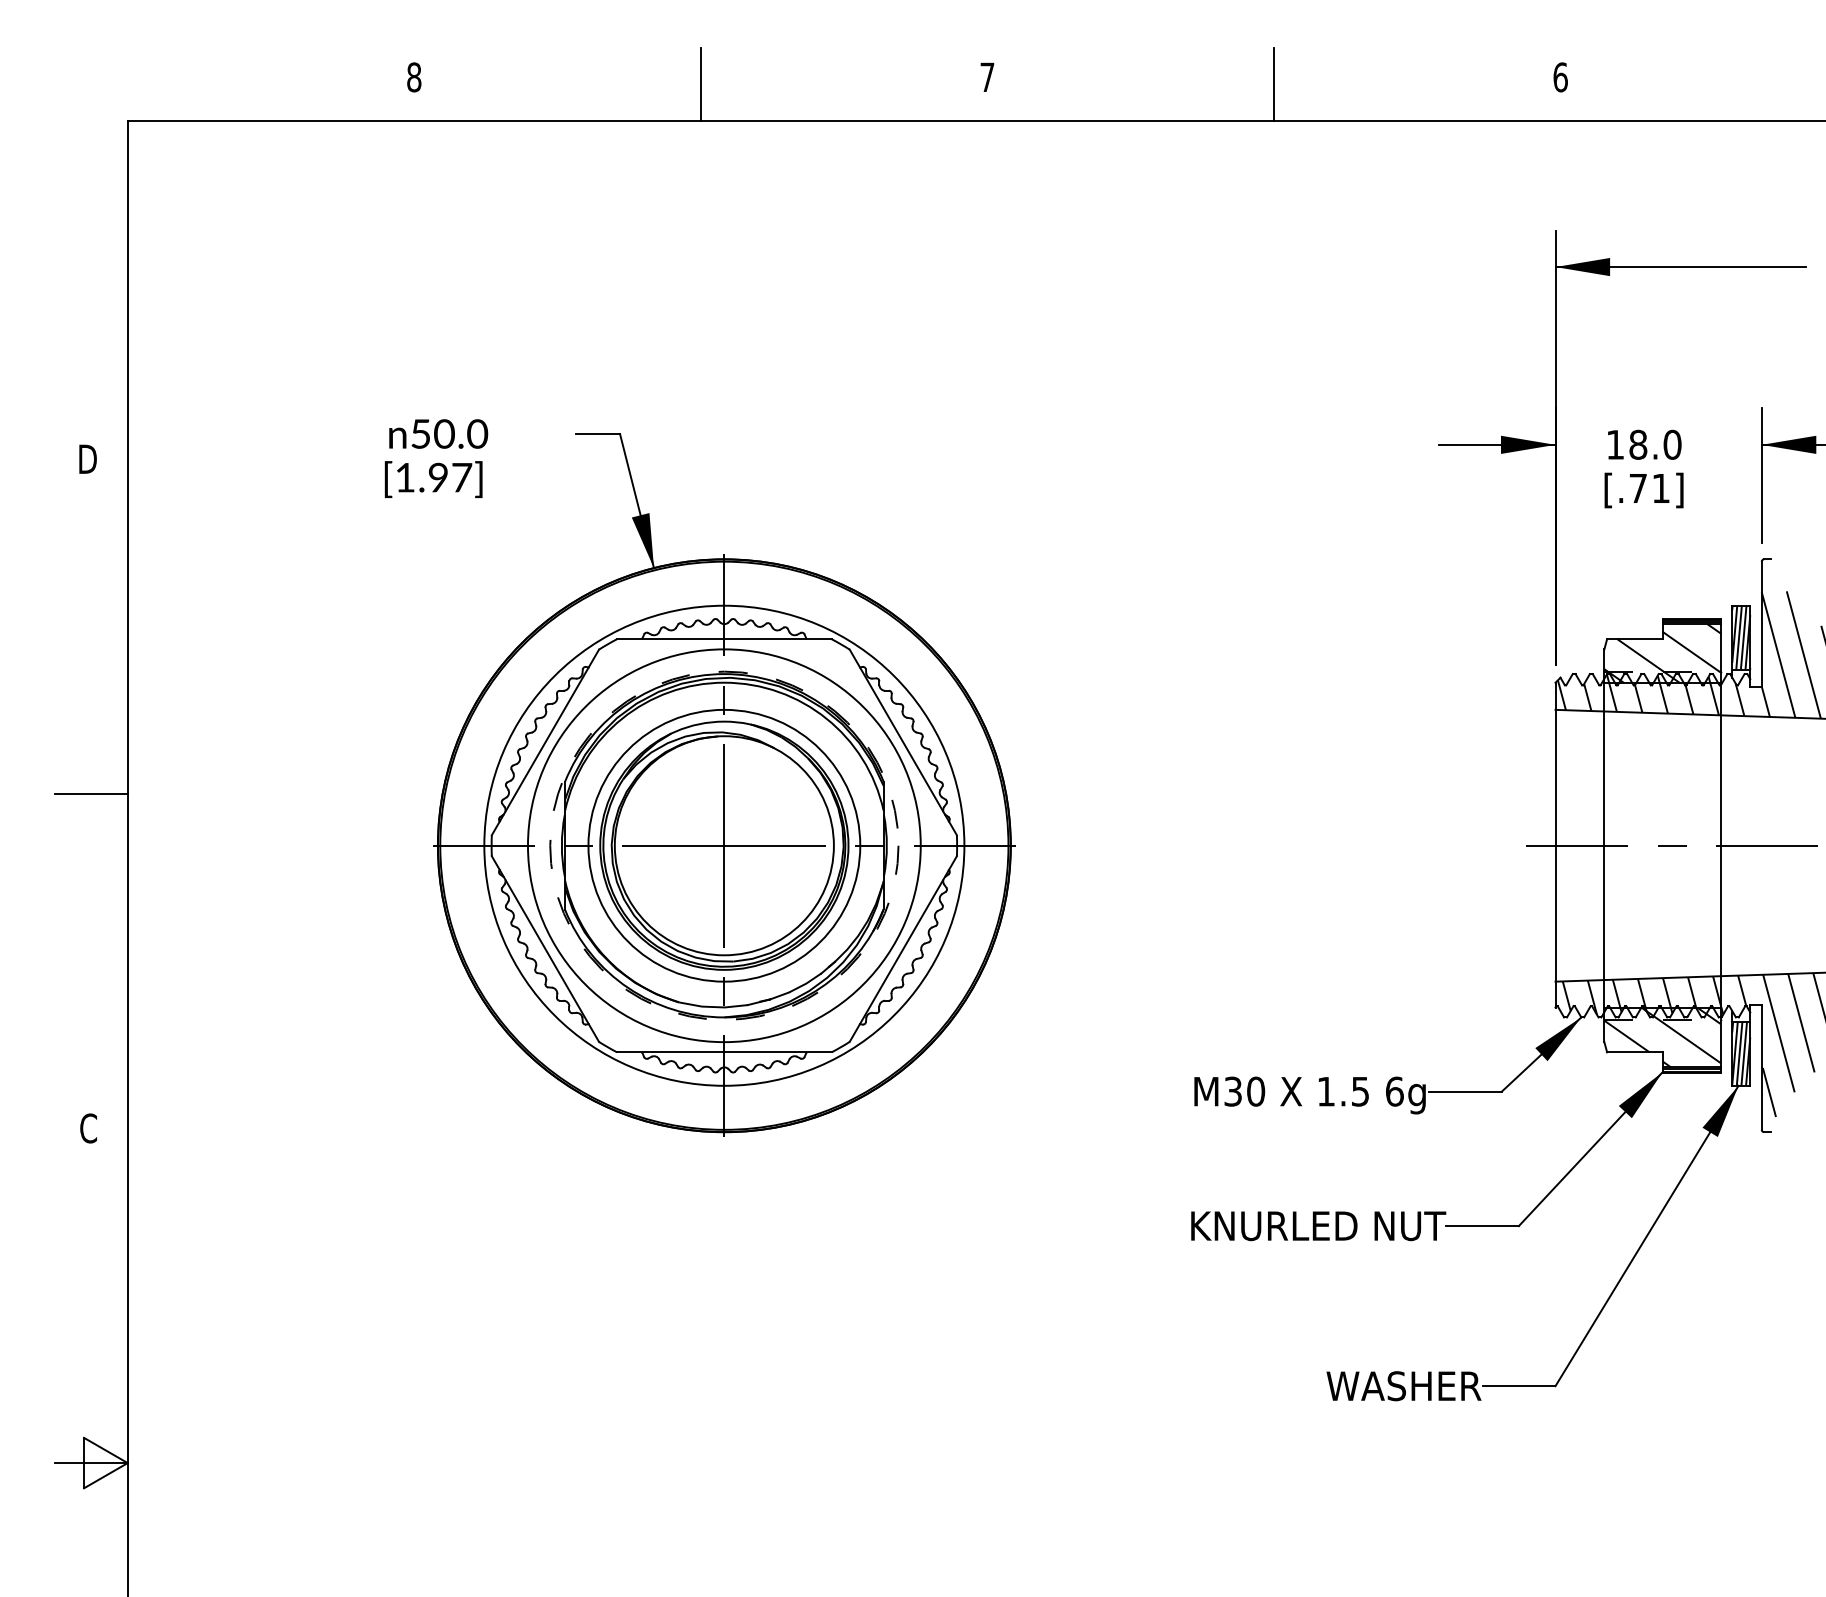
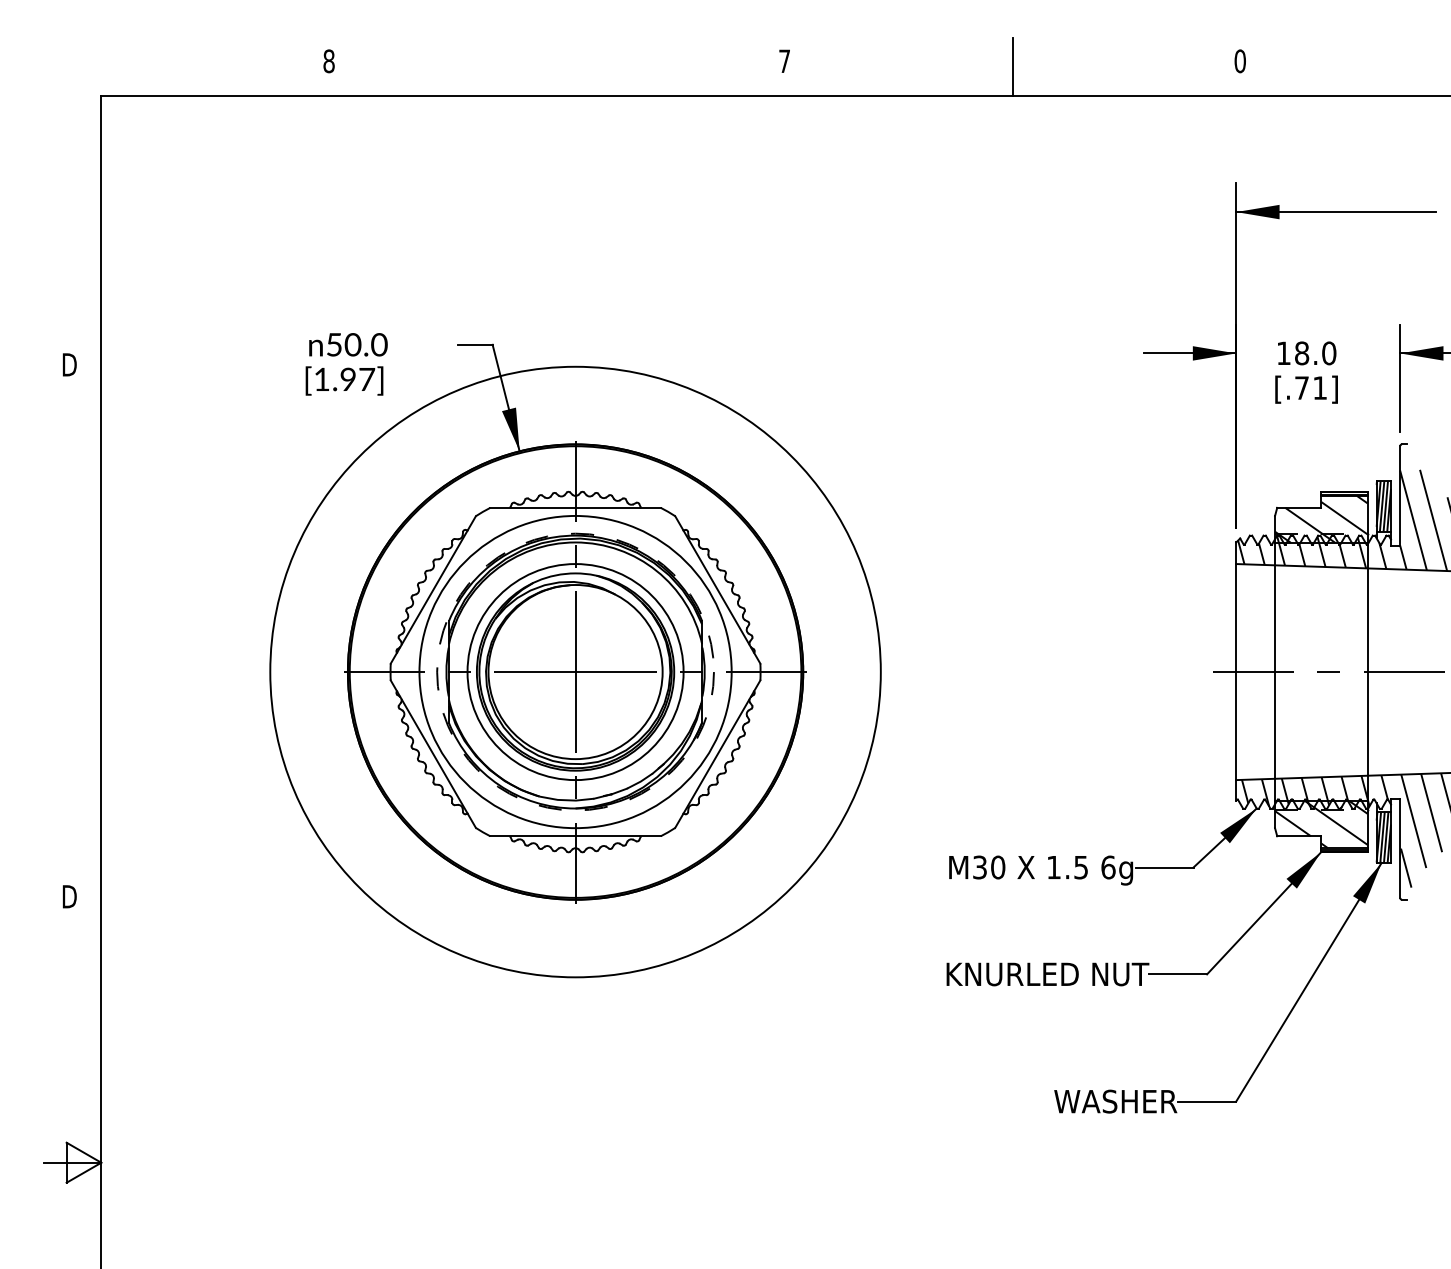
text: (1560, 76) -> (1240, 60), 6 -> 0
line: (700, 85) -> (556, 67), removed
line: (91, 793) -> (72, 630), removed
circle: (724, 845) -> (575, 671), size x1.6
text: (87, 1128) -> (69, 896), C -> D

